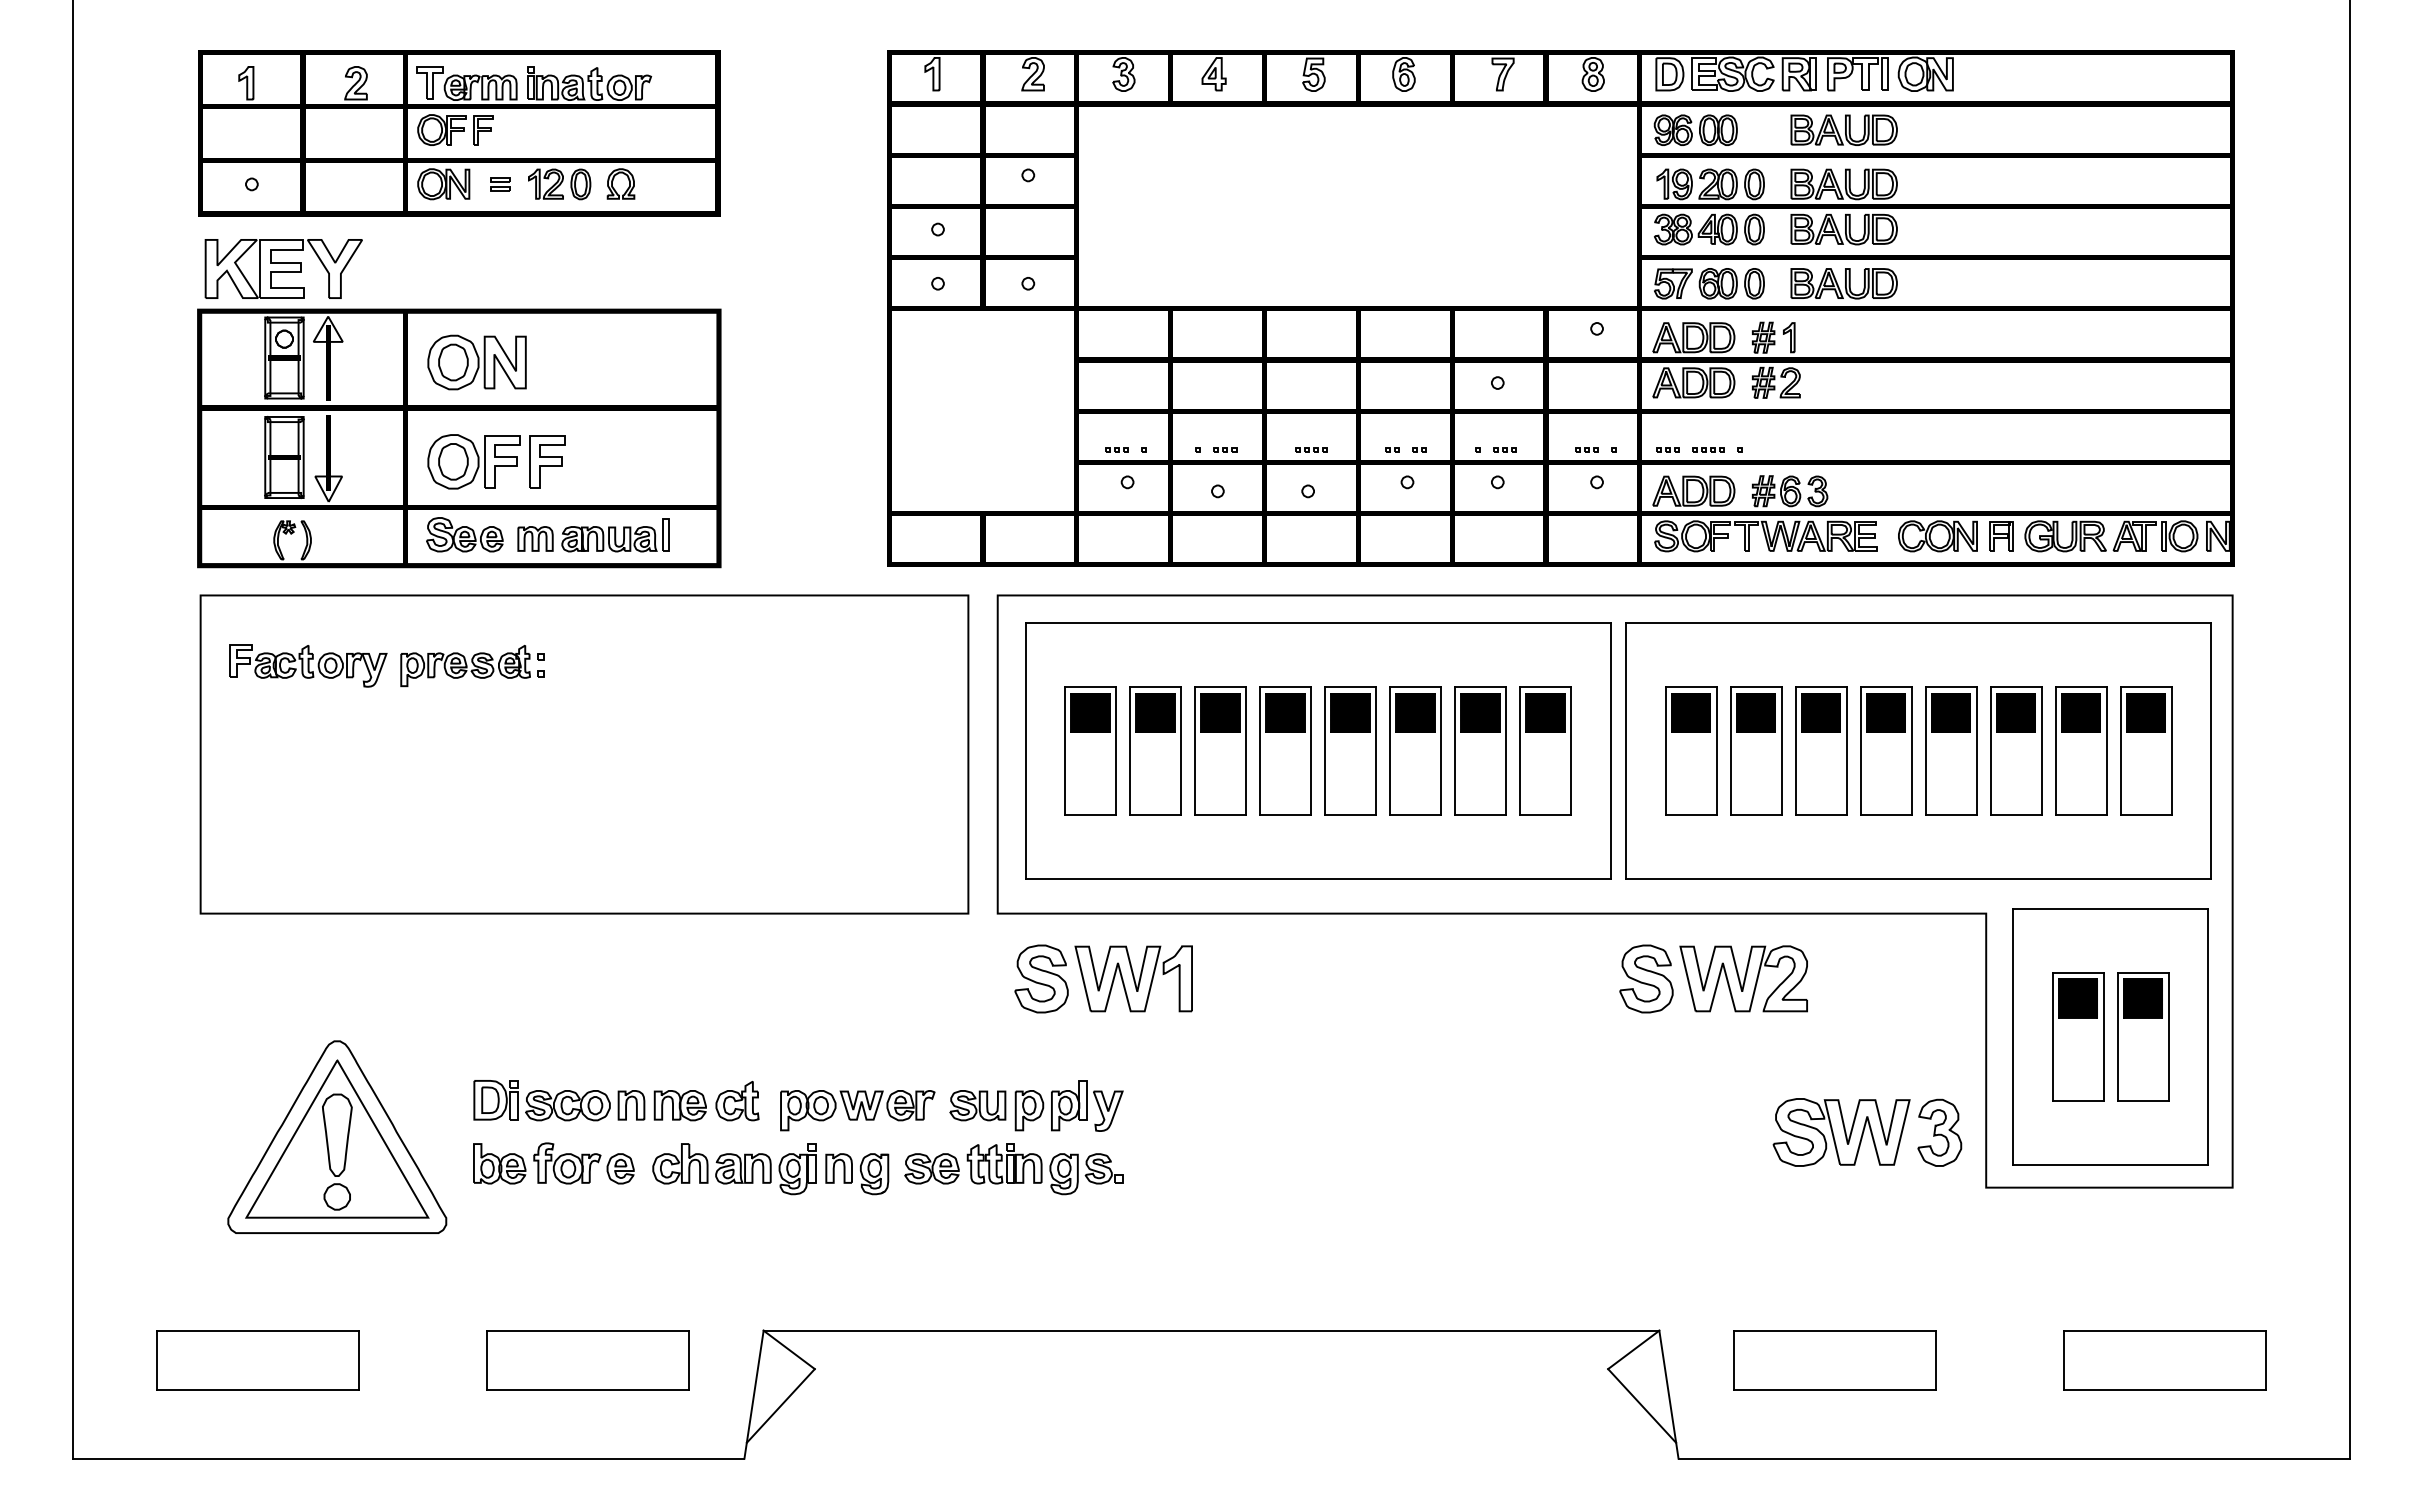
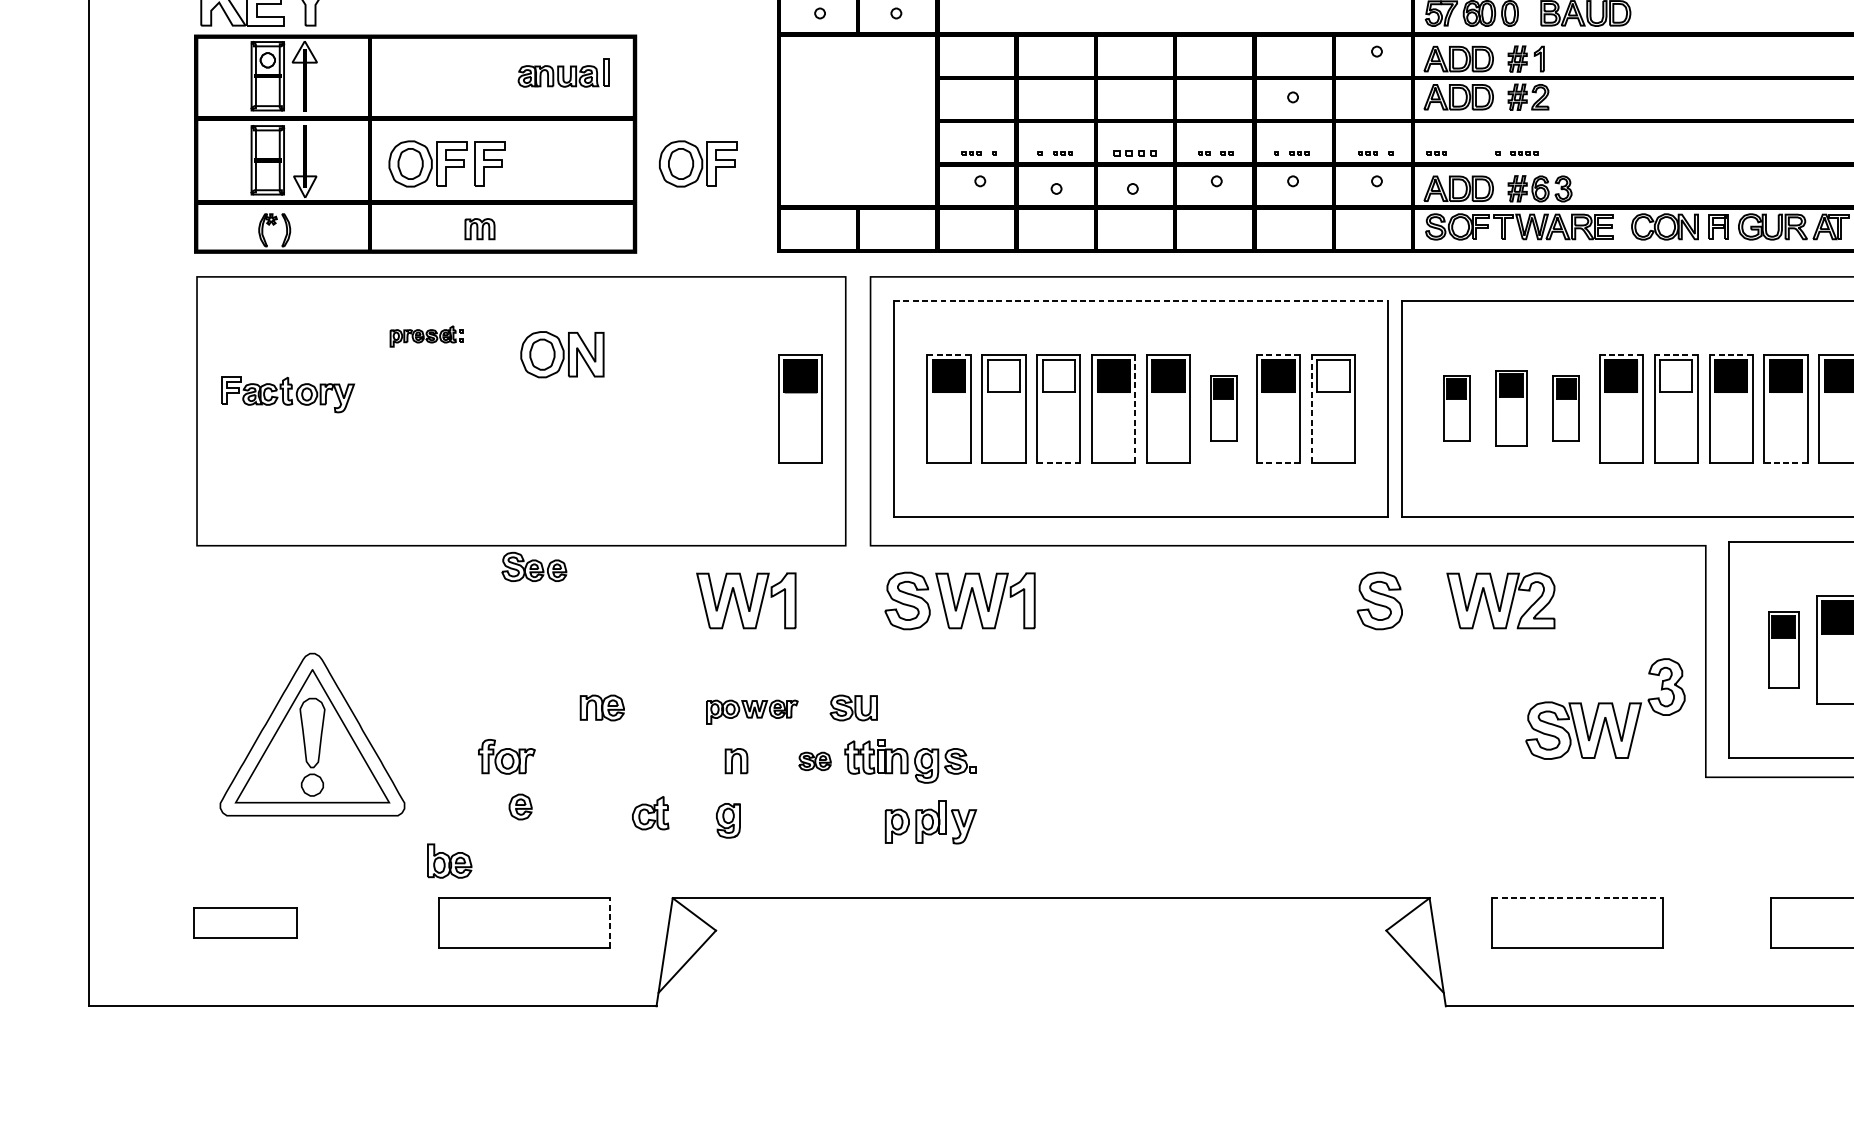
part: (476, 362) -> (561, 354), moved
part: (1311, 449) -> (1135, 153), size x1.6
part: (1708, 449) -> (1524, 153), moved
part: (793, 461) -> (697, 163), added
part: (464, 534) -> (534, 566), moved
part: (615, 535) -> (563, 73), moved
line: (1318, 623) -> (1141, 300), solid -> dashed
part: (308, 665) -> (288, 394), moved
part: (472, 665) -> (426, 336), size x0.6
line: (1090, 687) -> (948, 354), solid -> dashed
line: (1480, 687) -> (1278, 354), solid -> dashed
line: (1886, 687) -> (1621, 354), solid -> dashed
line: (1951, 687) -> (1676, 354), solid -> dashed
line: (2016, 687) -> (1731, 354), solid -> dashed
hatch: (1155, 712) -> (1003, 375), removed
hatch: (1220, 712) -> (1058, 375), removed
hatch: (1545, 712) -> (1333, 375), removed
hatch: (1950, 712) -> (1675, 375), removed
part: (914, 750) -> (800, 407), added
part: (1415, 750) -> (1223, 407), size x0.6
part: (1691, 750) -> (1456, 407), size x0.6
part: (1756, 750) -> (1511, 407), size x0.7
part: (1821, 750) -> (1566, 407), size x0.6
line: (1311, 751) -> (1135, 408), solid -> dashed
line: (1520, 751) -> (1312, 408), solid -> dashed
line: (1220, 815) -> (1058, 462), solid -> dashed
line: (1480, 815) -> (1278, 462), solid -> dashed
line: (2081, 815) -> (1786, 462), solid -> dashed
part: (850, 978) -> (746, 600), added
part: (1646, 978) -> (1379, 600), moved
part: (2078, 1036) -> (1783, 649), size x0.7
part: (559, 1100) -> (500, 703), removed
part: (737, 1101) -> (650, 813), moved
part: (1068, 1105) -> (930, 821), moved
part: (857, 1110) -> (752, 712), size x0.7
part: (1939, 1132) -> (1666, 686), moved
part: (499, 1163) -> (449, 860), moved
part: (620, 1168) -> (520, 806), moved
part: (931, 1168) -> (814, 761), size x0.7
part: (734, 1169) -> (648, 761), removed
part: (874, 1174) -> (728, 821), moved
line: (1835, 1330) -> (1578, 898), solid -> dashed
line: (689, 1359) -> (610, 922), solid -> dashed
part: (257, 1360) -> (245, 923), size x0.6

